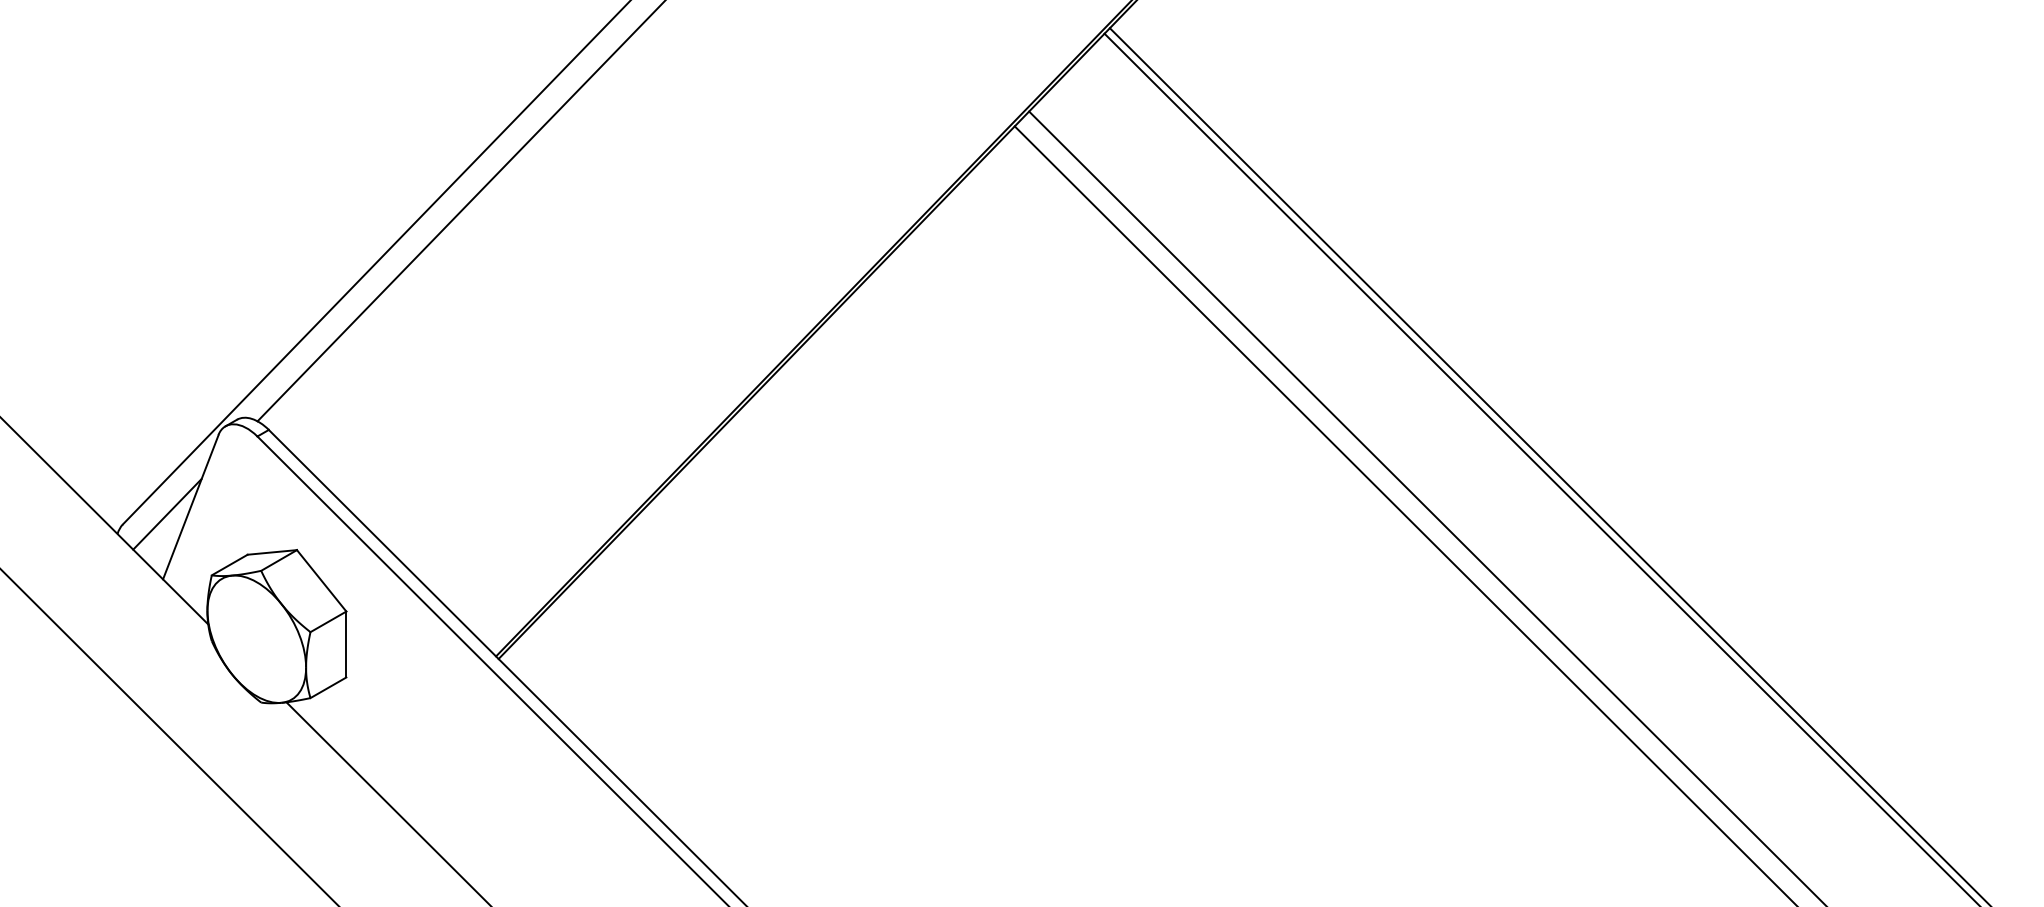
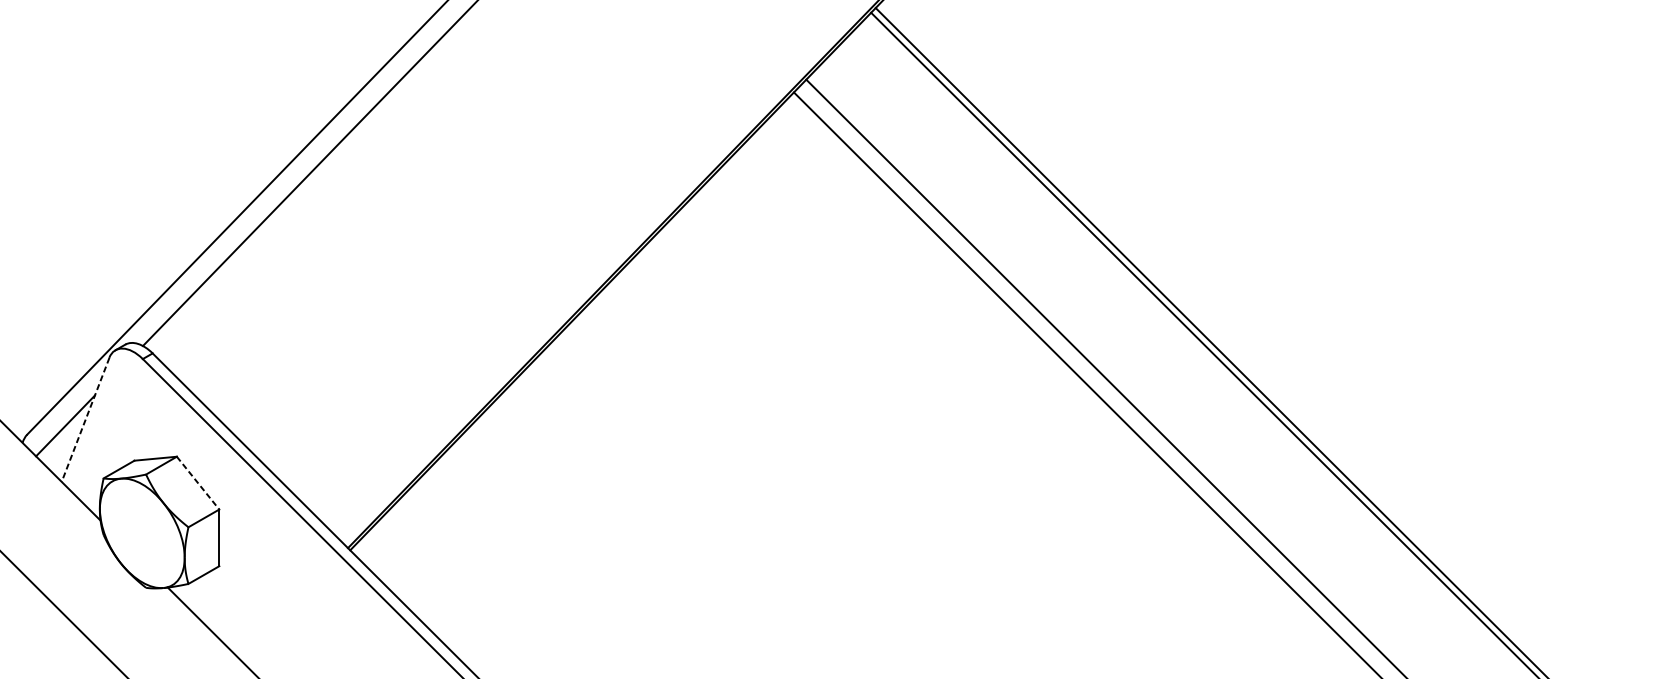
line: (190, 507) -> (85, 420), solid -> dashed
line: (321, 581) -> (197, 483), solid -> dashed

